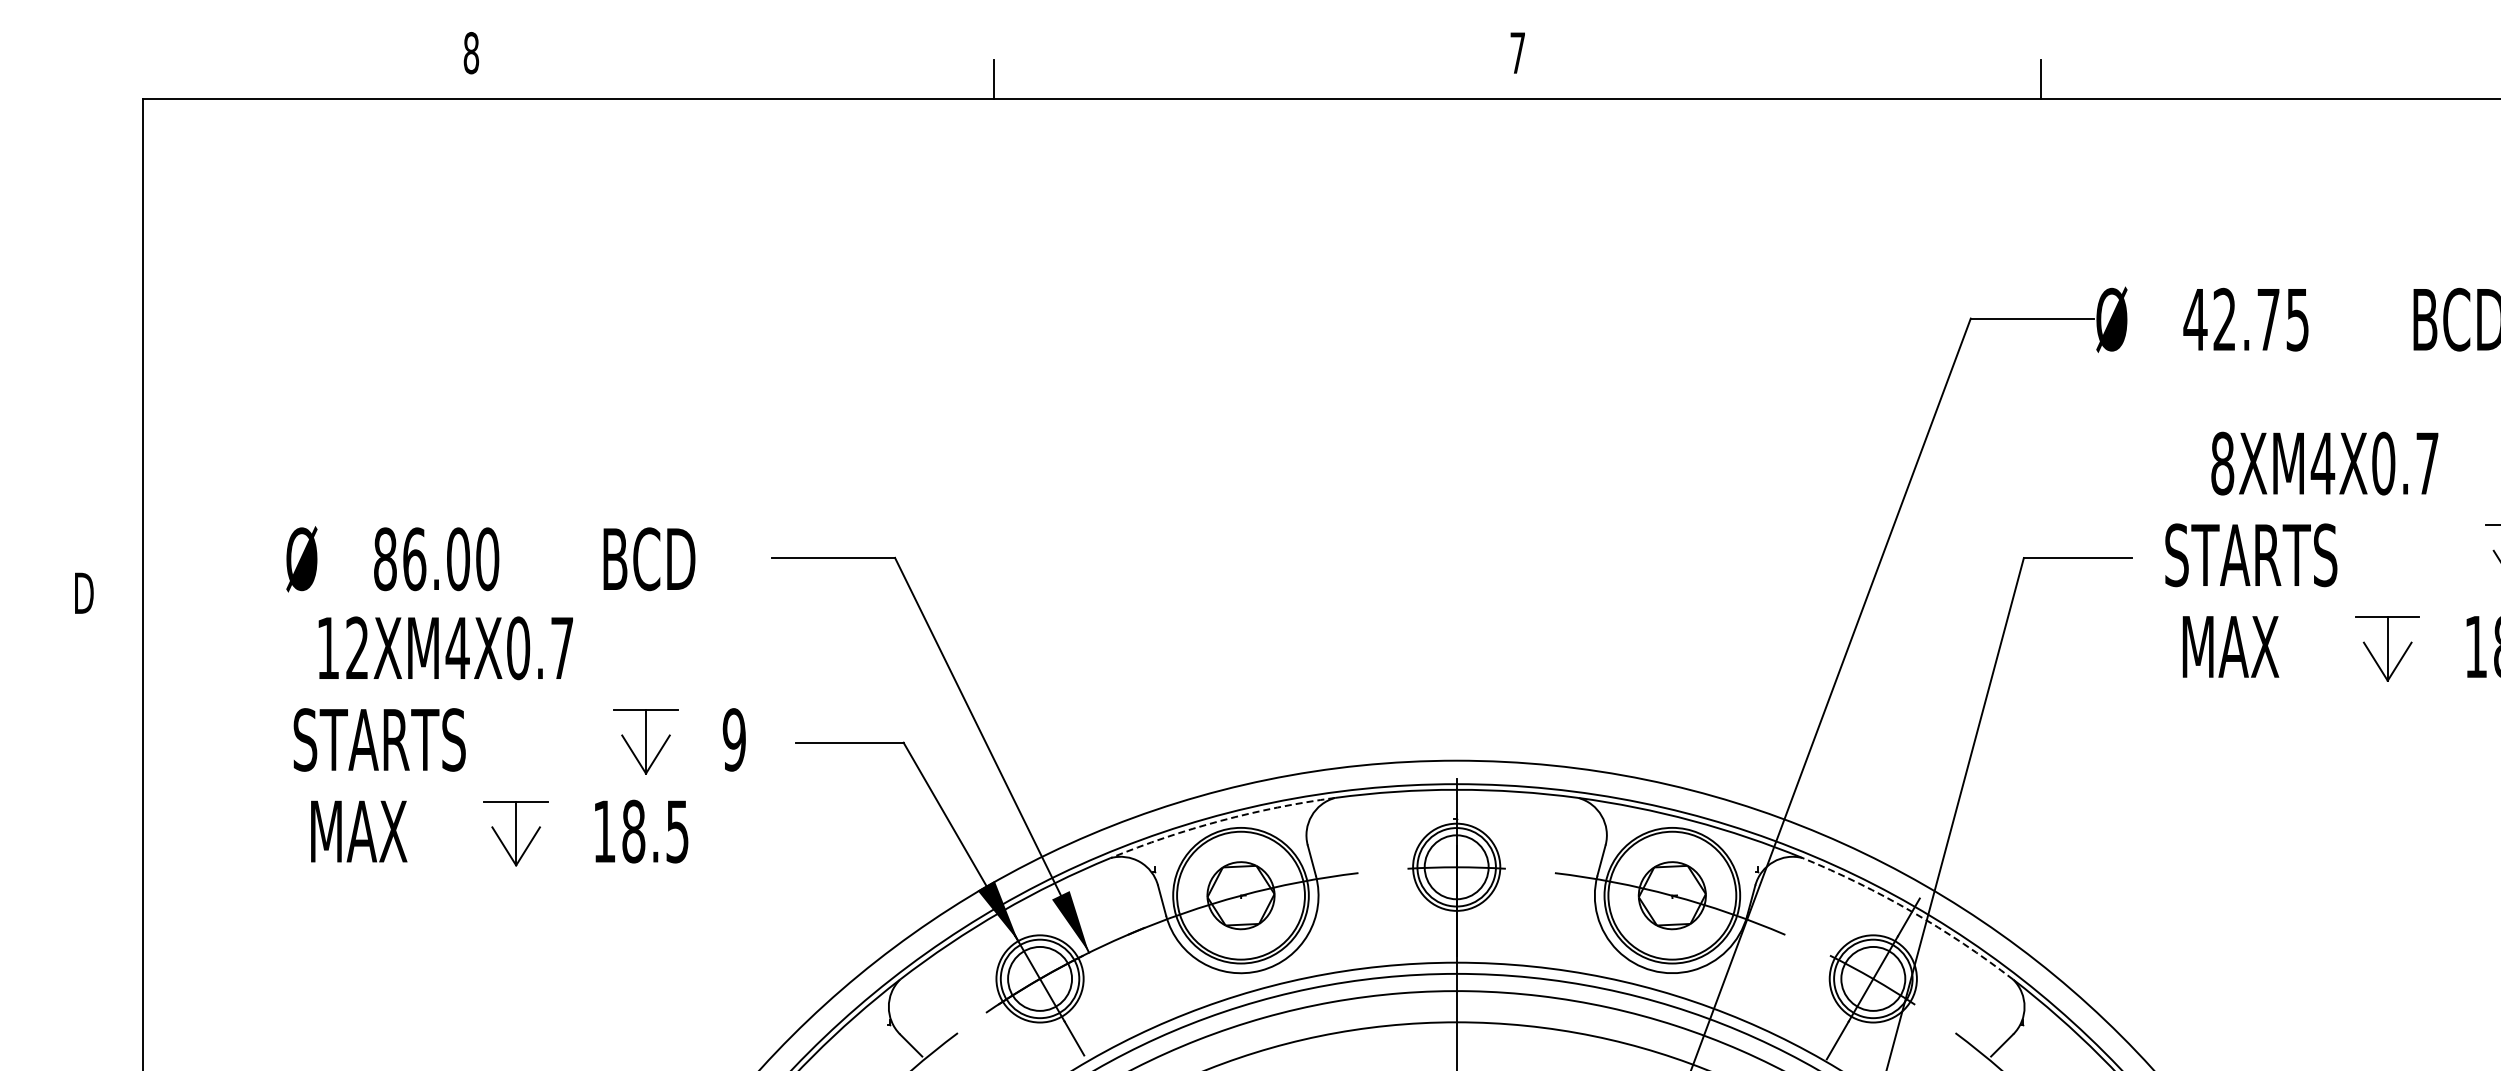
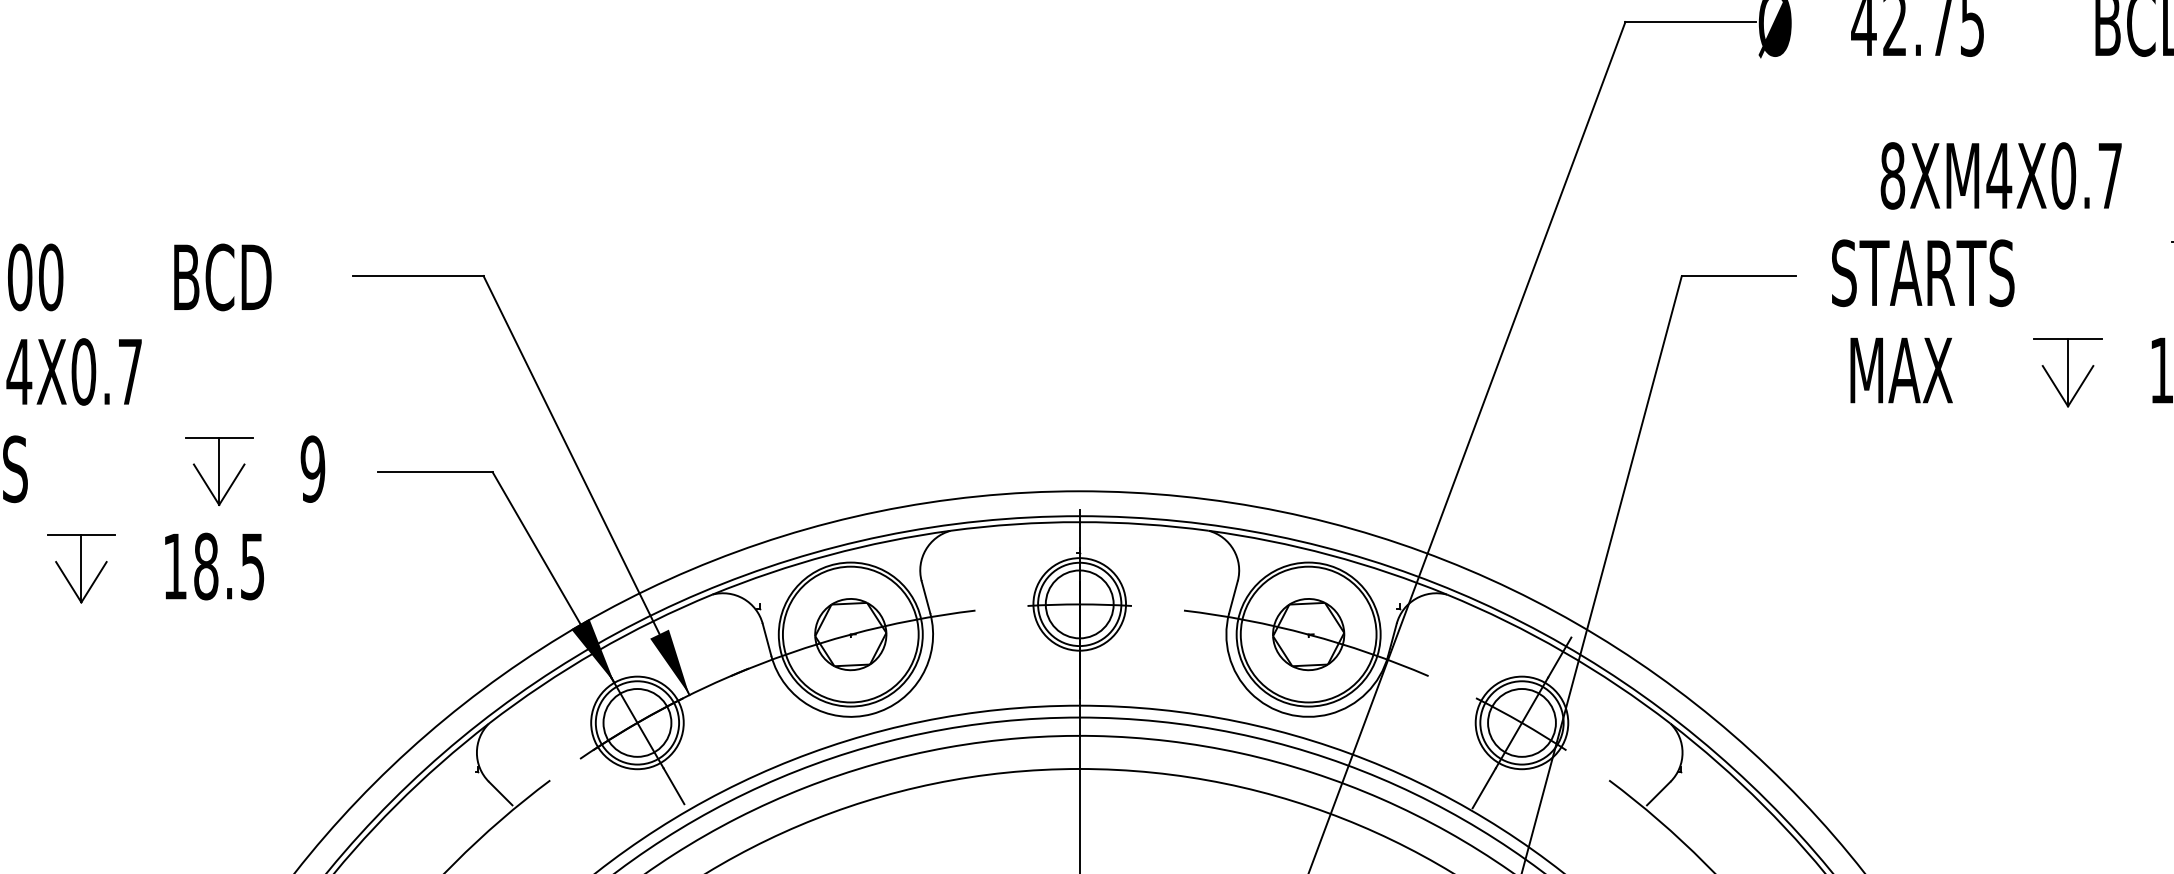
arc: (1220, 820) -> (829, 554), dashed -> solid
arc: (1912, 911) -> (1563, 651), dashed -> solid

